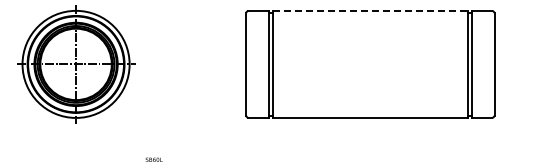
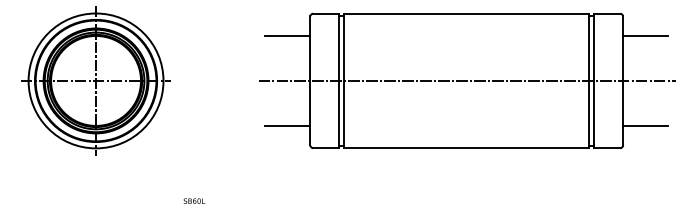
line: (370, 10) -> (466, 13), dashed -> solid
line: (228, 28) -> (288, 35), added
line: (512, 28) -> (645, 35), added
line: (370, 64) -> (466, 81), added
line: (228, 100) -> (288, 126), added
line: (512, 100) -> (645, 126), added

